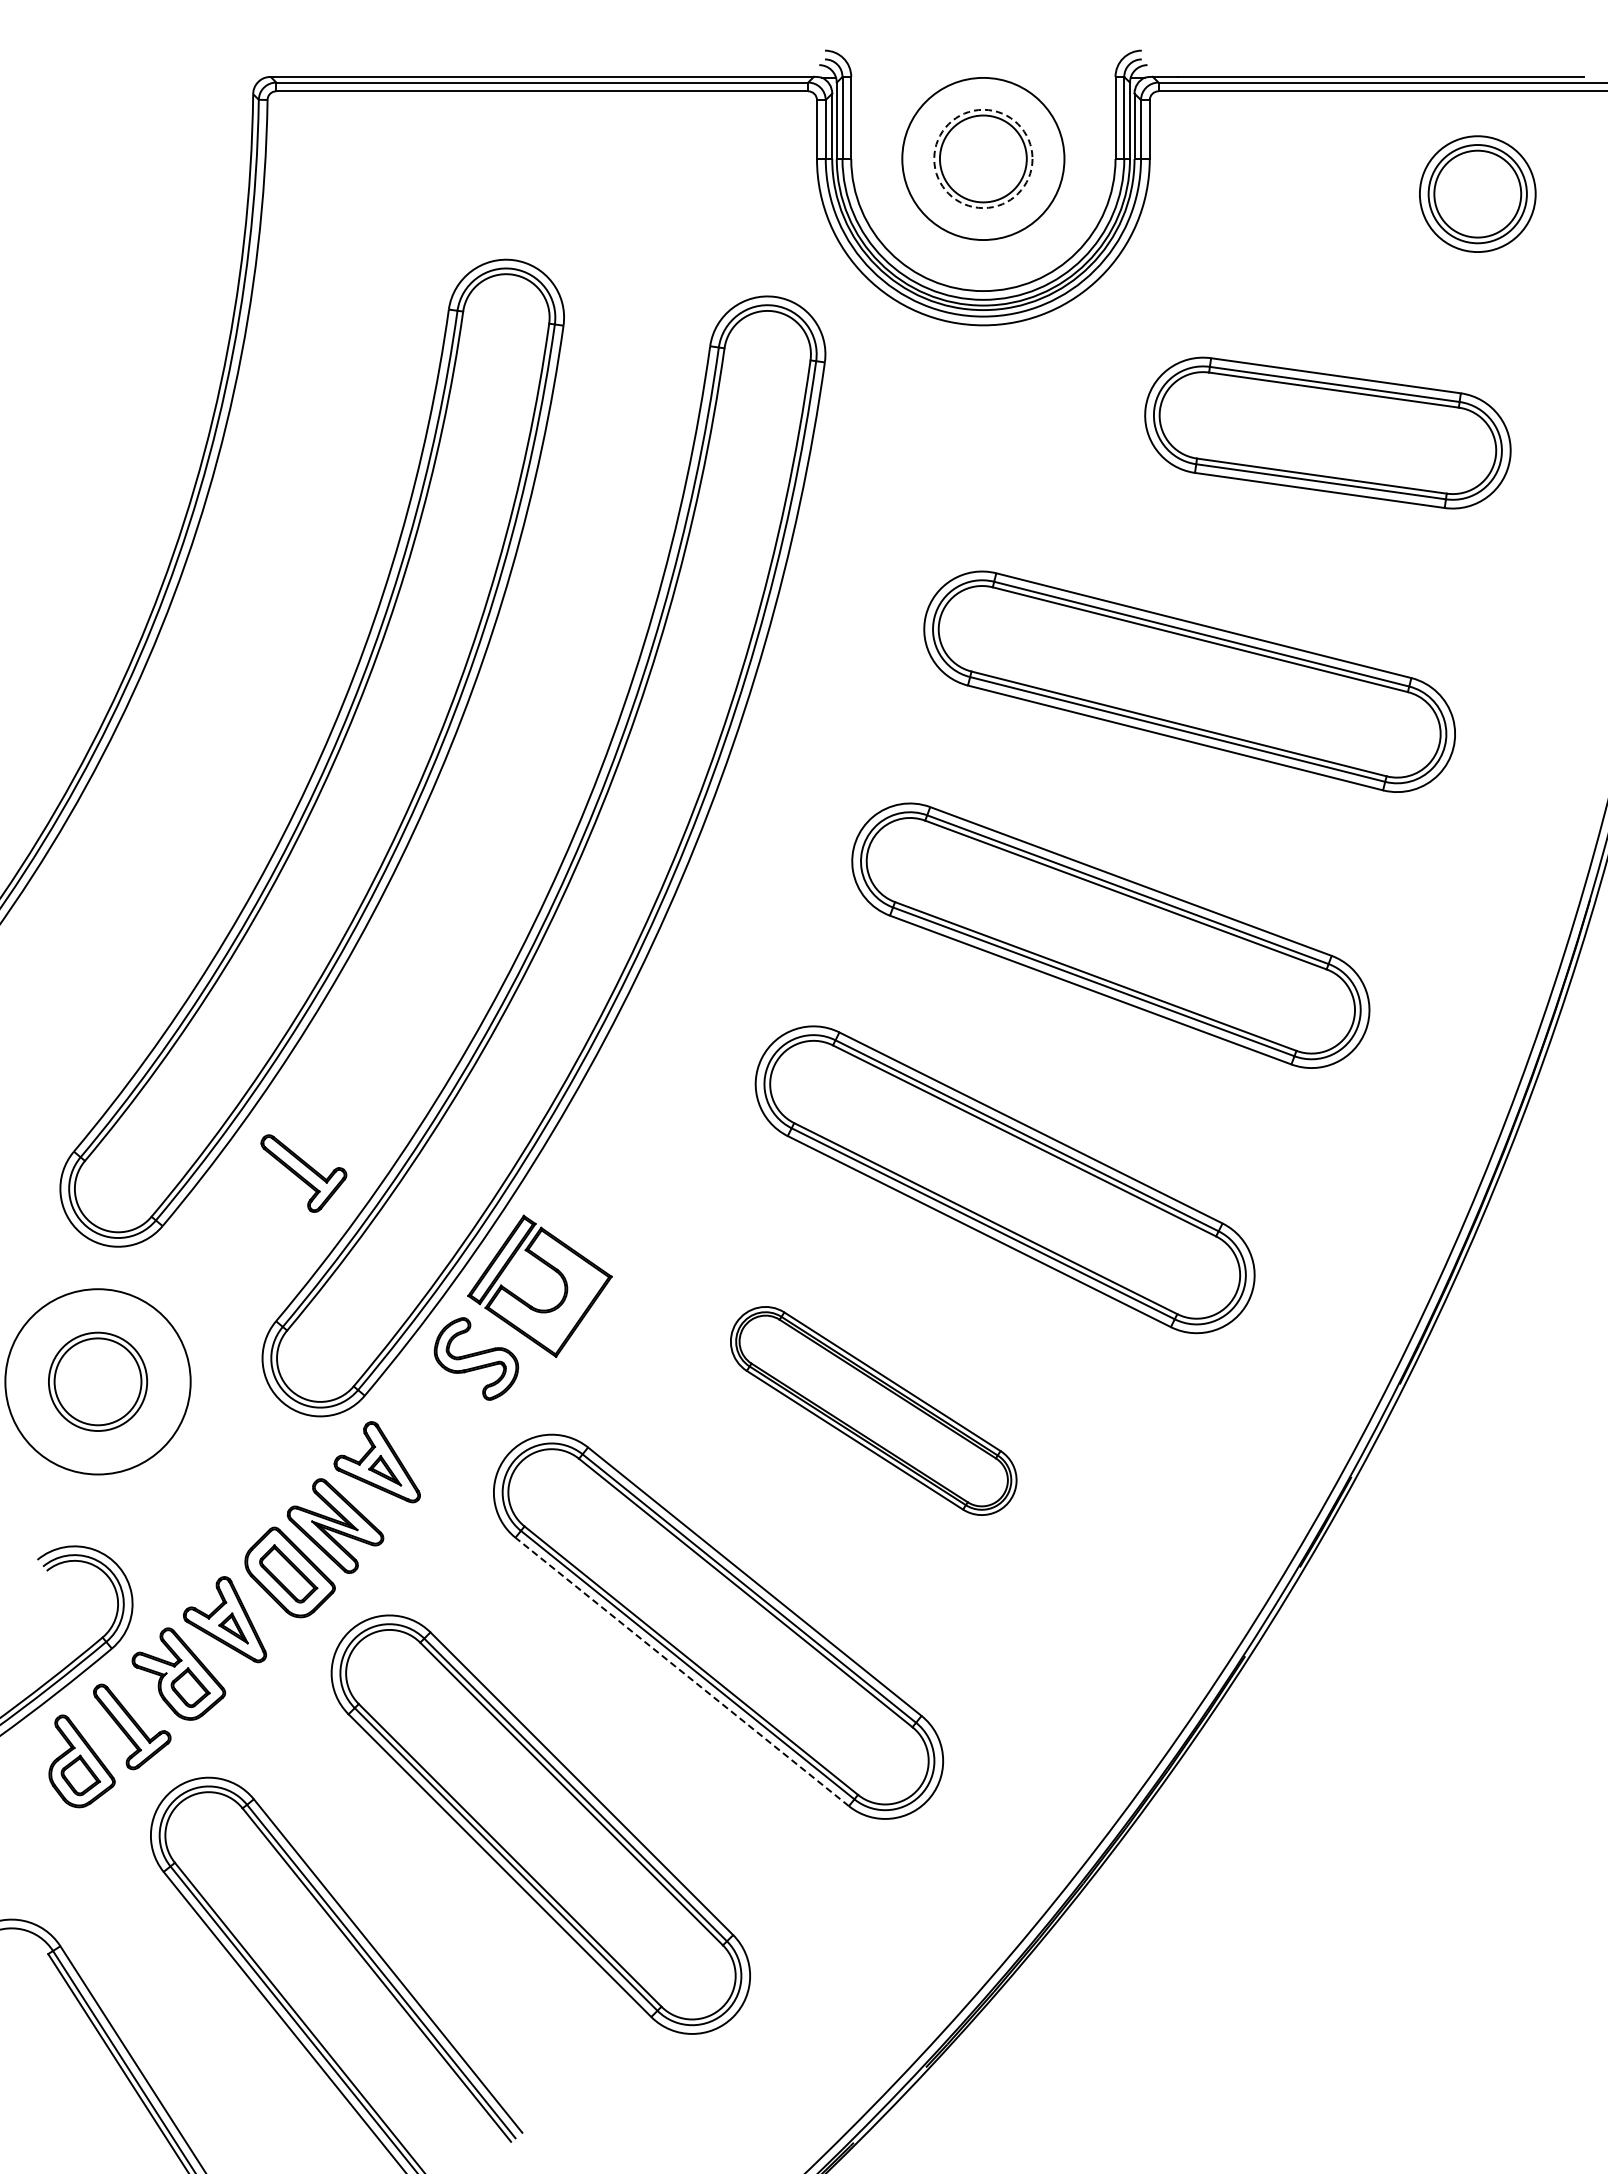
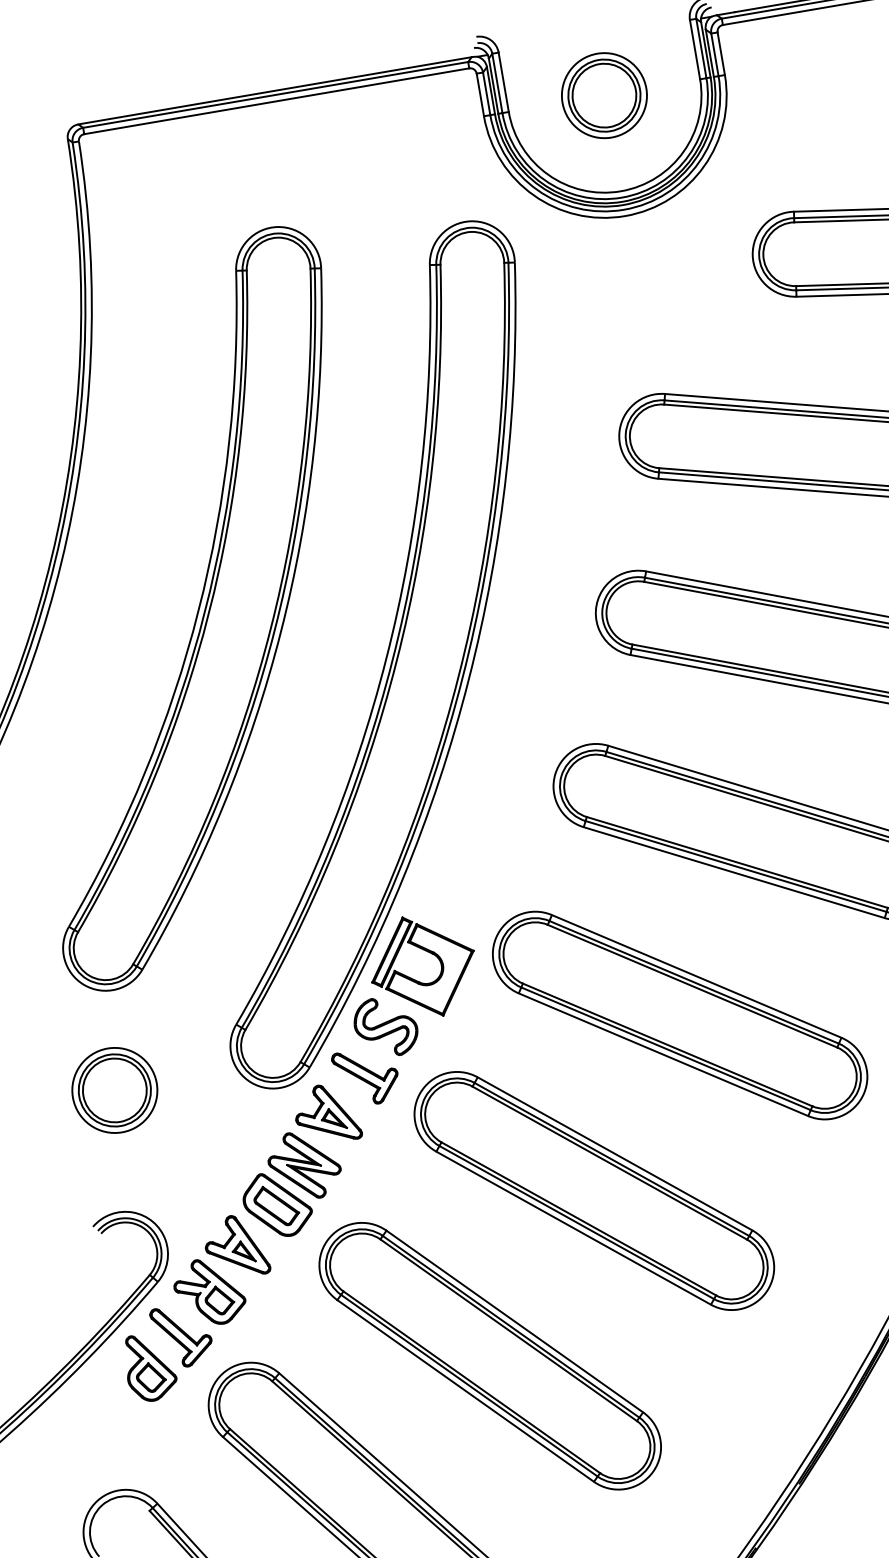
circle: (983, 158) -> (604, 95), dashed -> solid
circle: (983, 158) -> (604, 95), size x0.71
part: (303, 1173) -> (366, 1077), moved
circle: (97, 1381) -> (114, 1090), size x0.62
part: (873, 1410) -> (679, 1015), size x1.67
line: (681, 1671) -> (573, 1227), dashed -> solid

